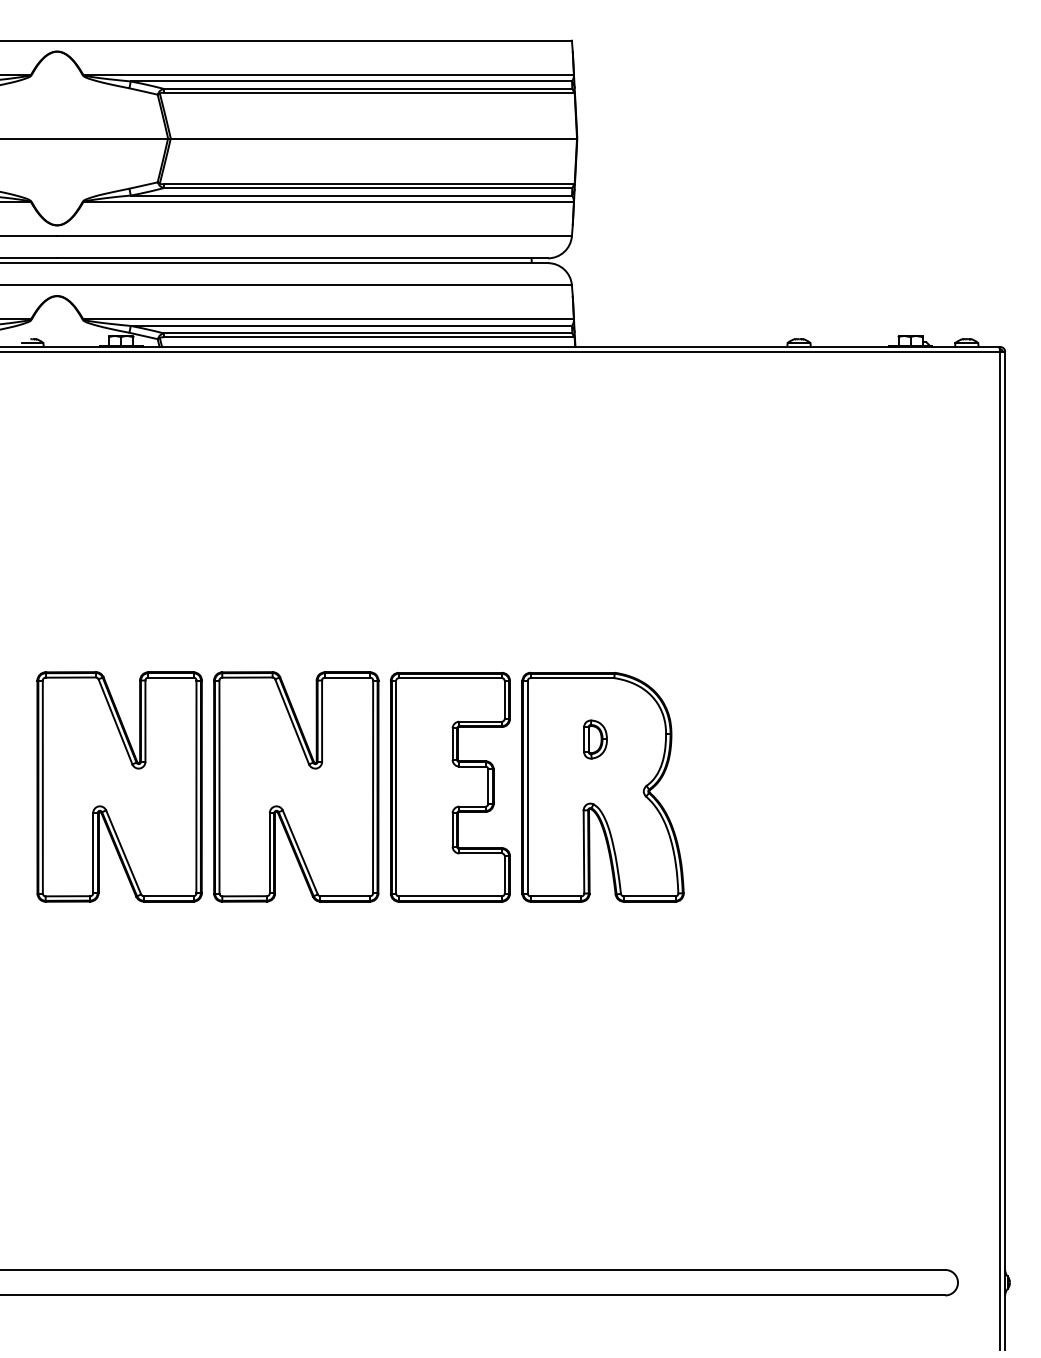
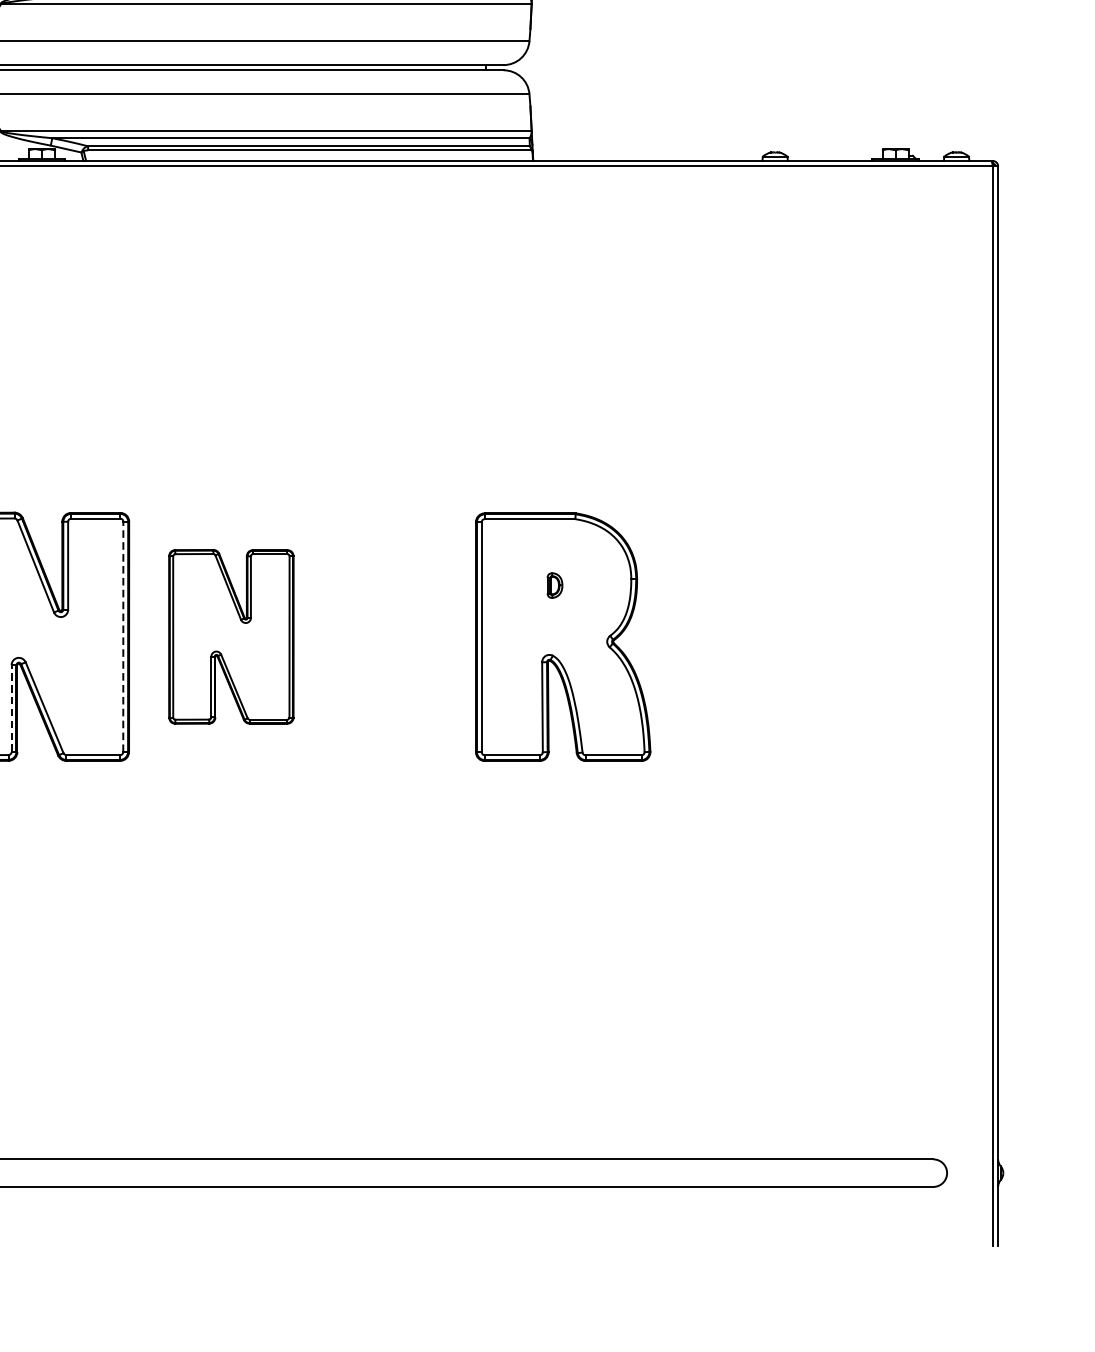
part: (595, 739) -> (554, 585), size x0.6
line: (196, 786) -> (123, 636), solid -> dashed
part: (296, 786) -> (231, 636), size x0.7
part: (450, 786) -> (398, 636), removed
line: (93, 852) -> (11, 707), solid -> dashed

